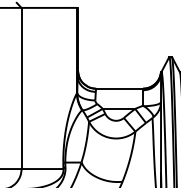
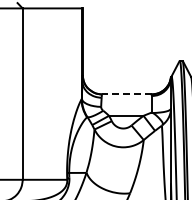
line: (119, 88) -> (126, 94), solid -> dashed

